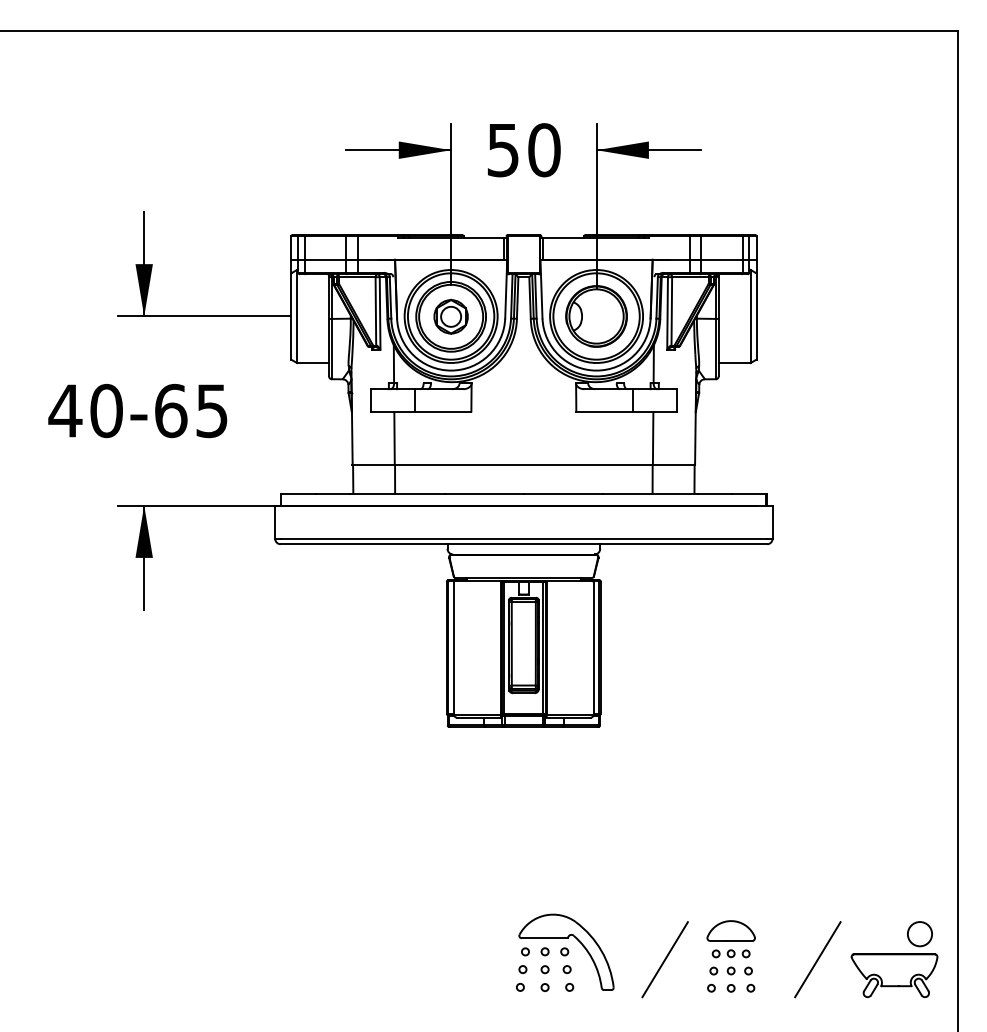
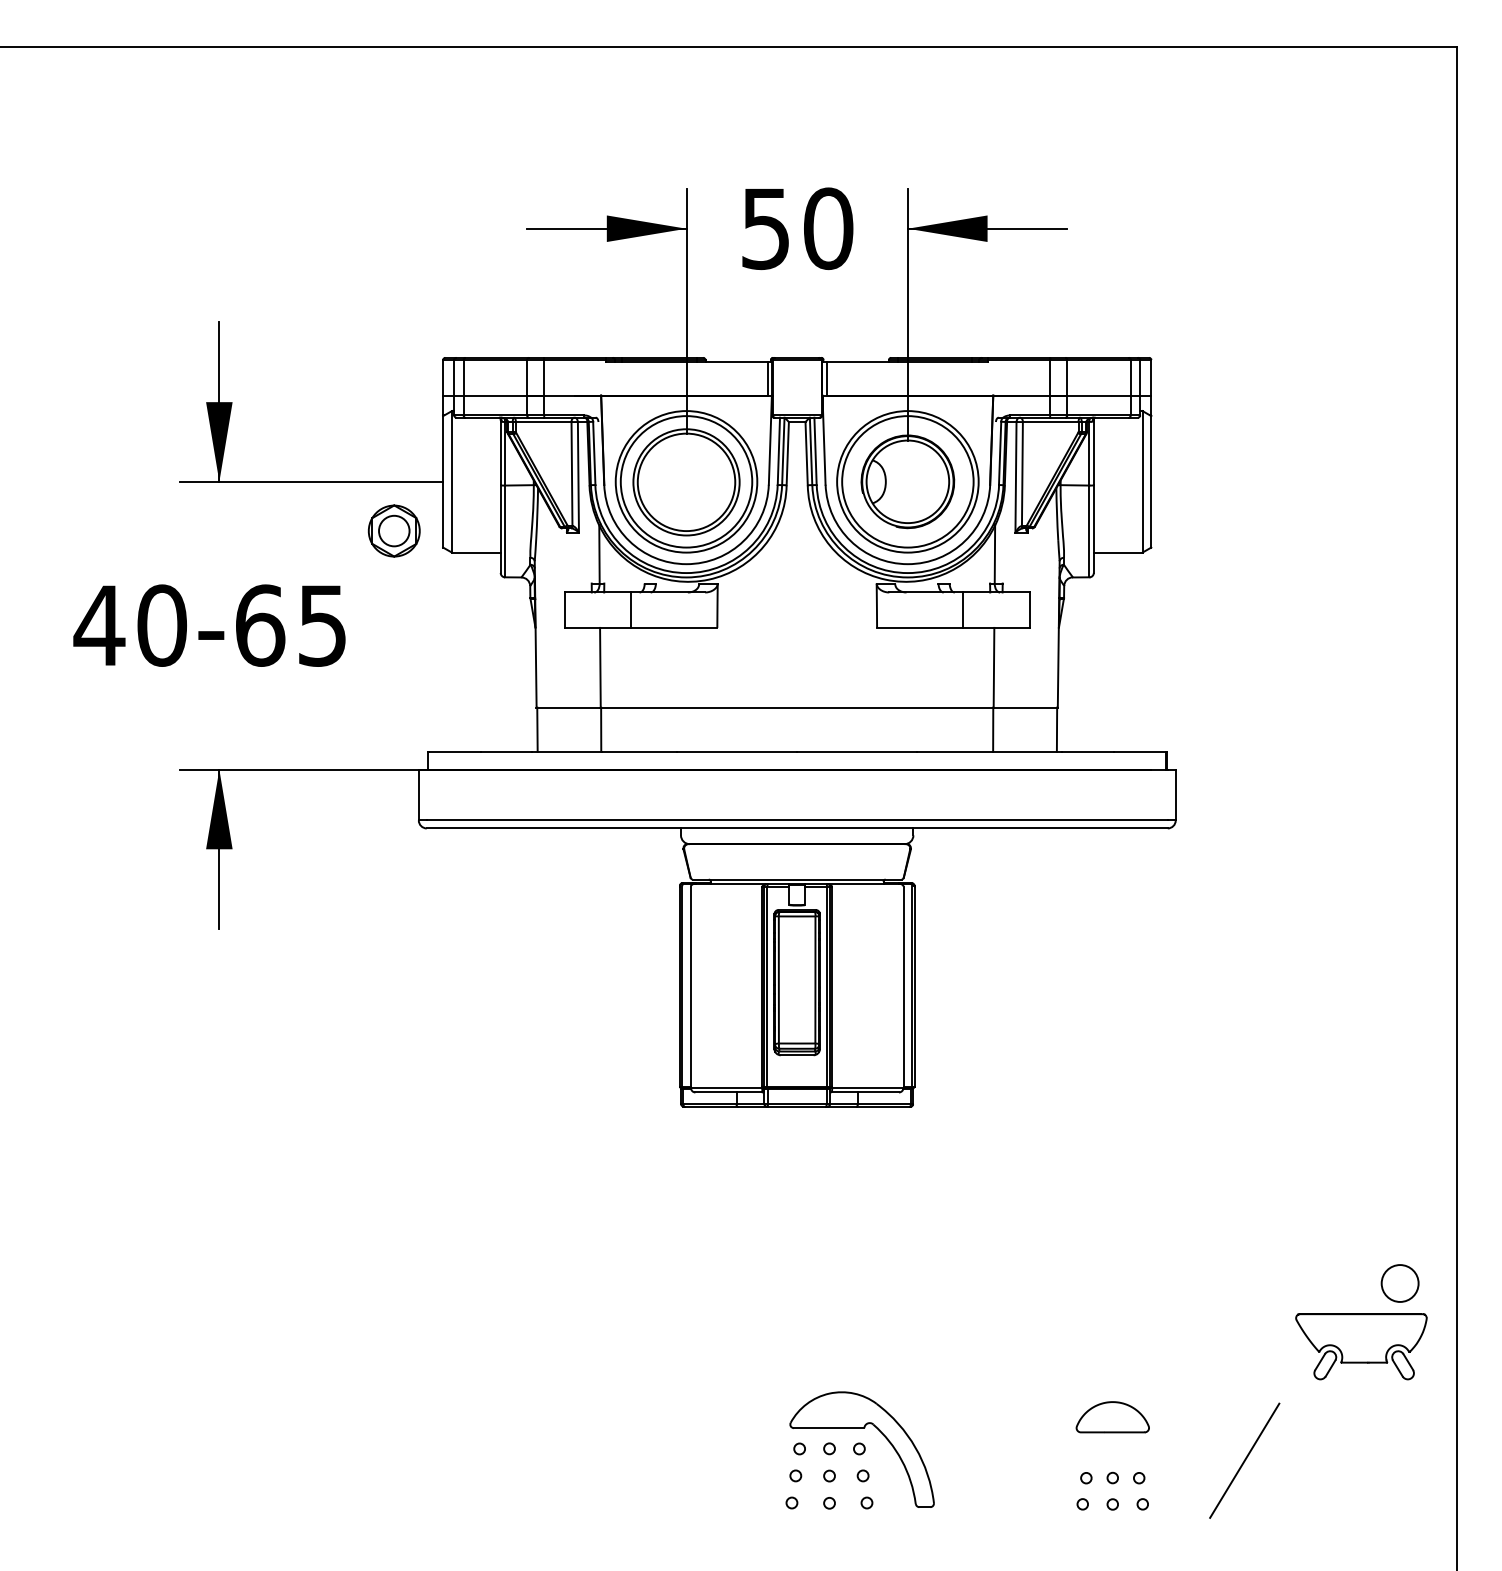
part: (450, 316) -> (393, 530), moved
part: (730, 953) -> (1111, 1451), removed
line: (664, 959) -> (1011, 1460), removed
part: (894, 959) -> (1361, 1322), moved

